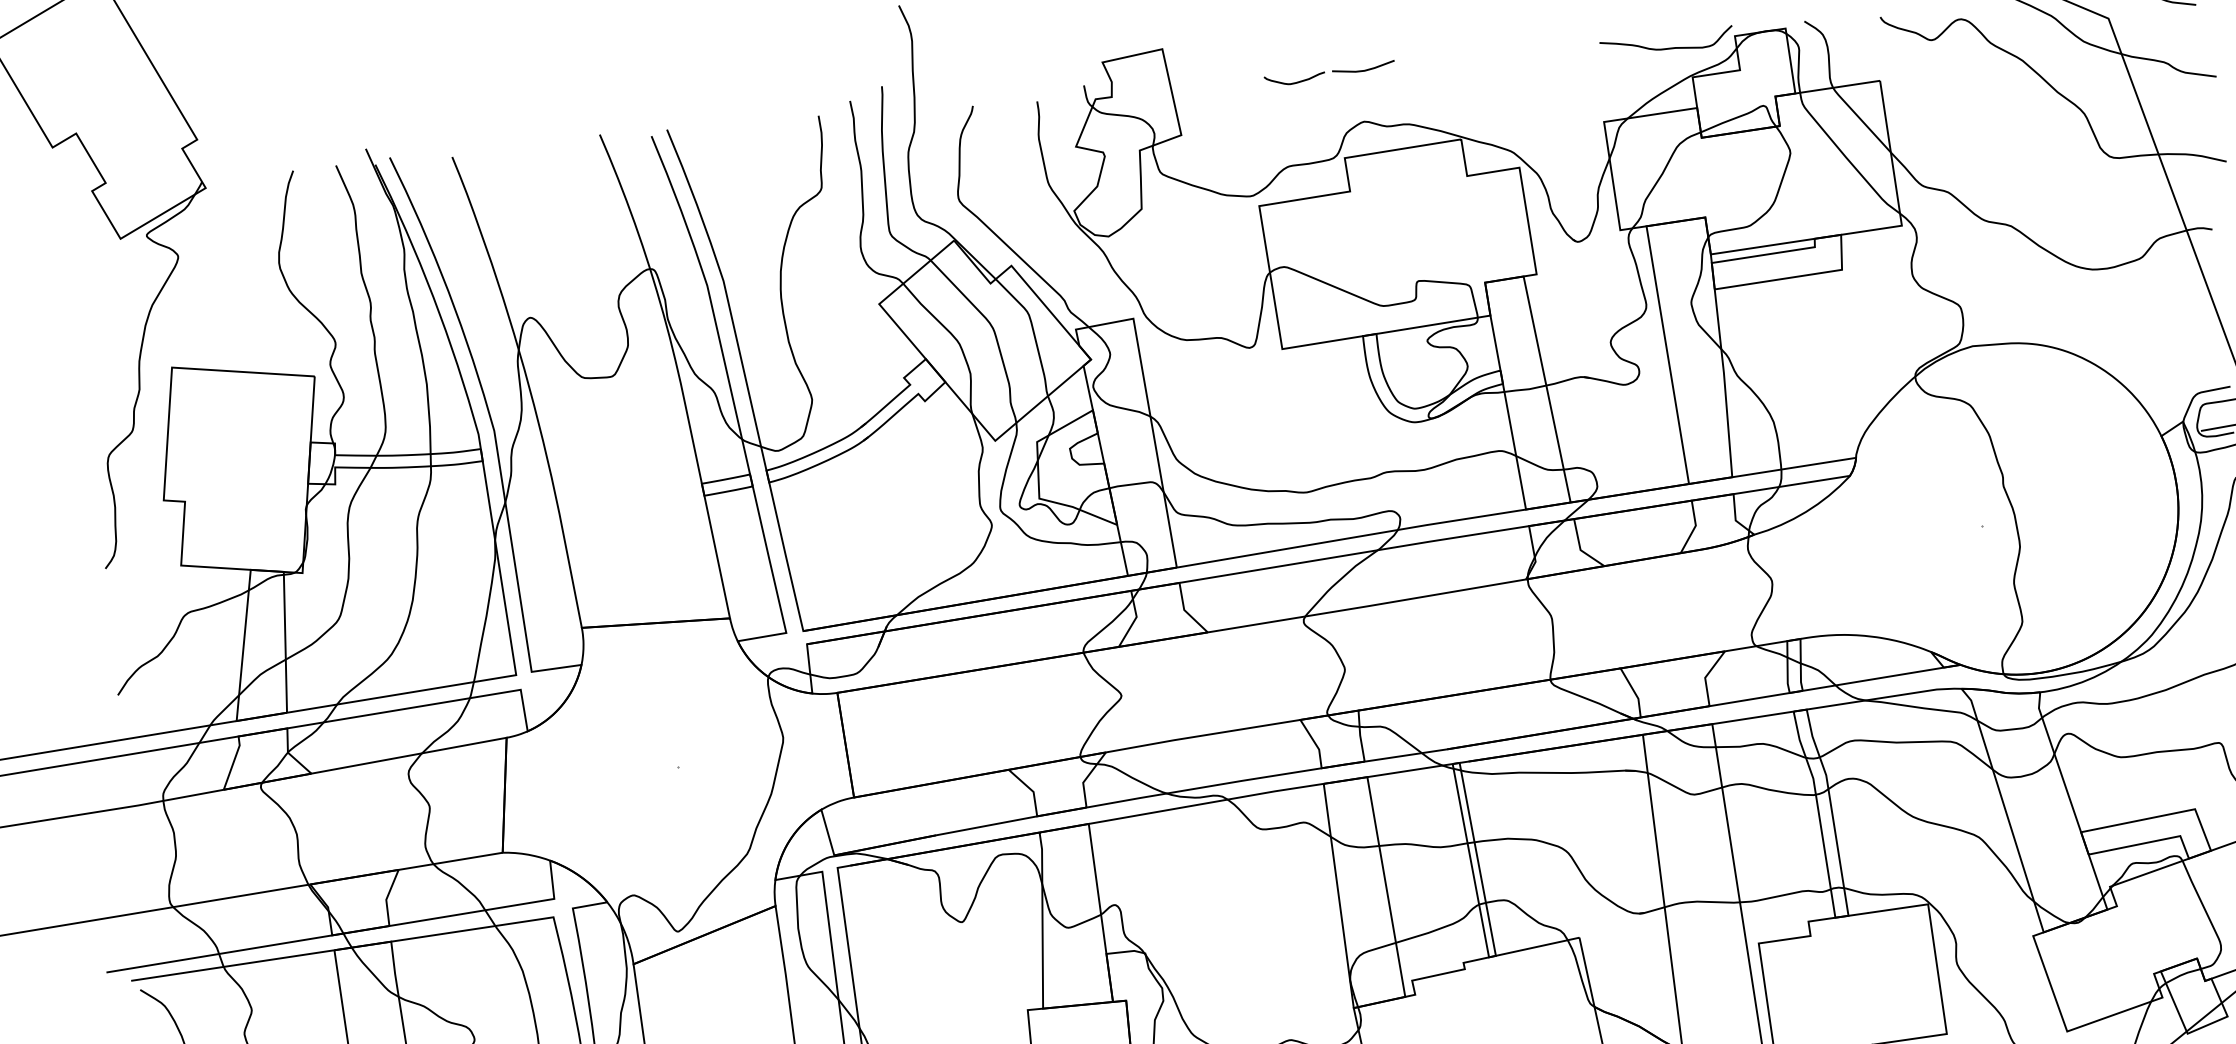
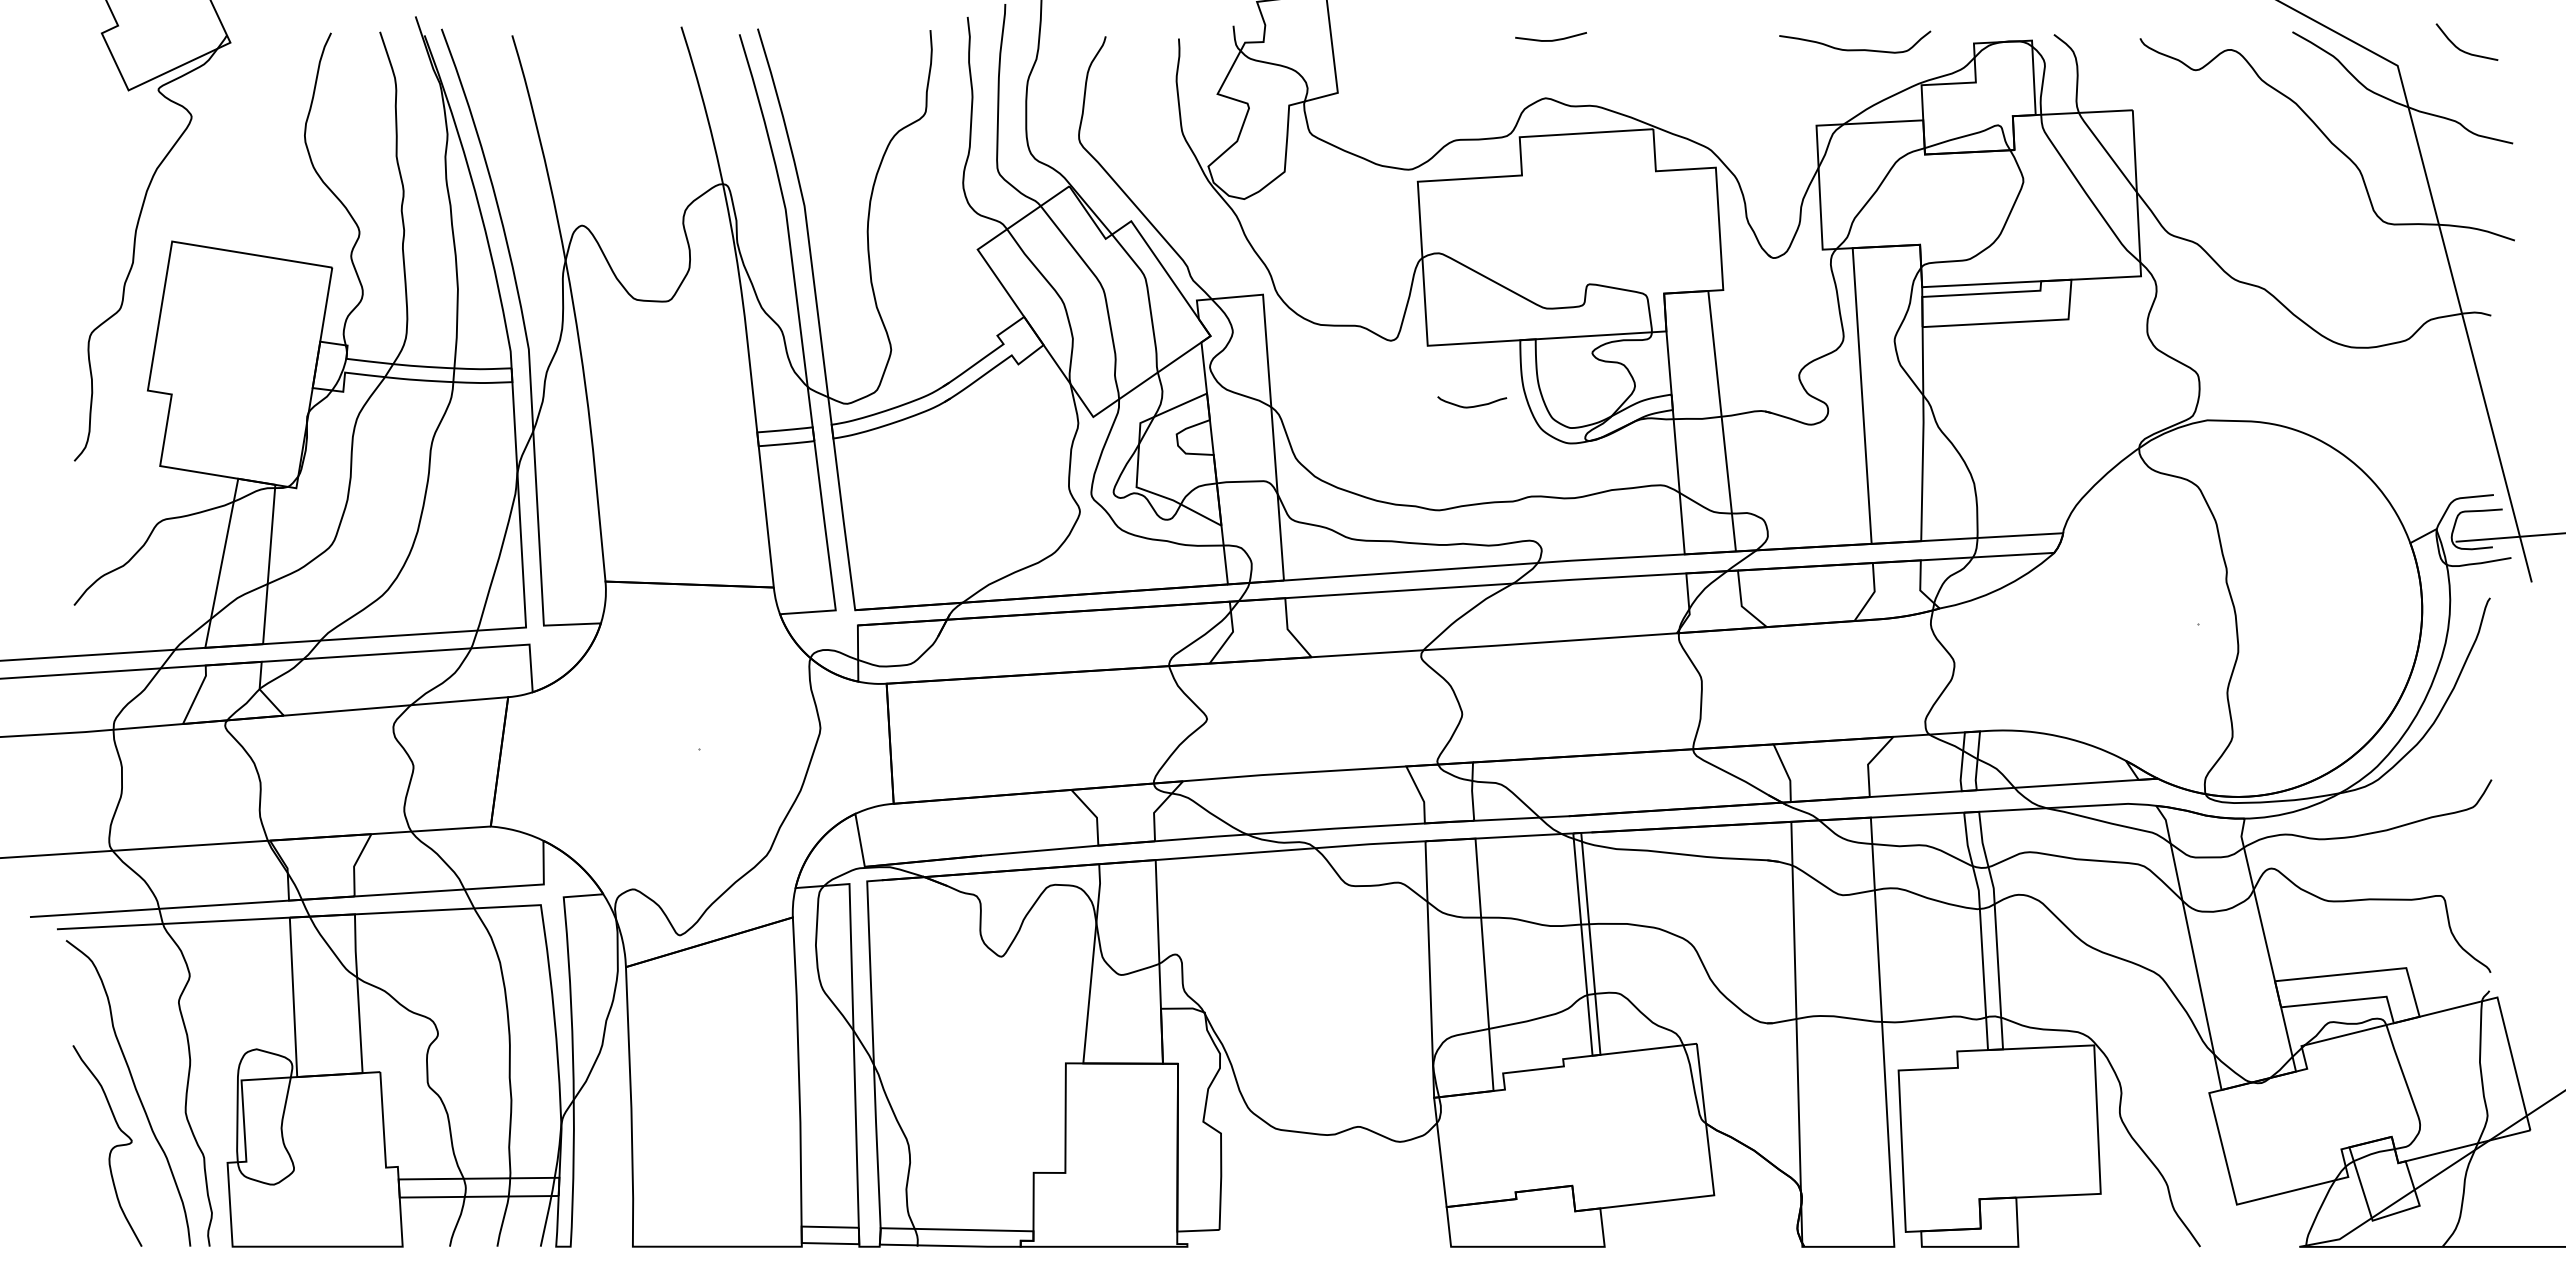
curve: (1667, 48) -> (1855, 49), moved
curve: (1297, 81) -> (1474, 405), moved

